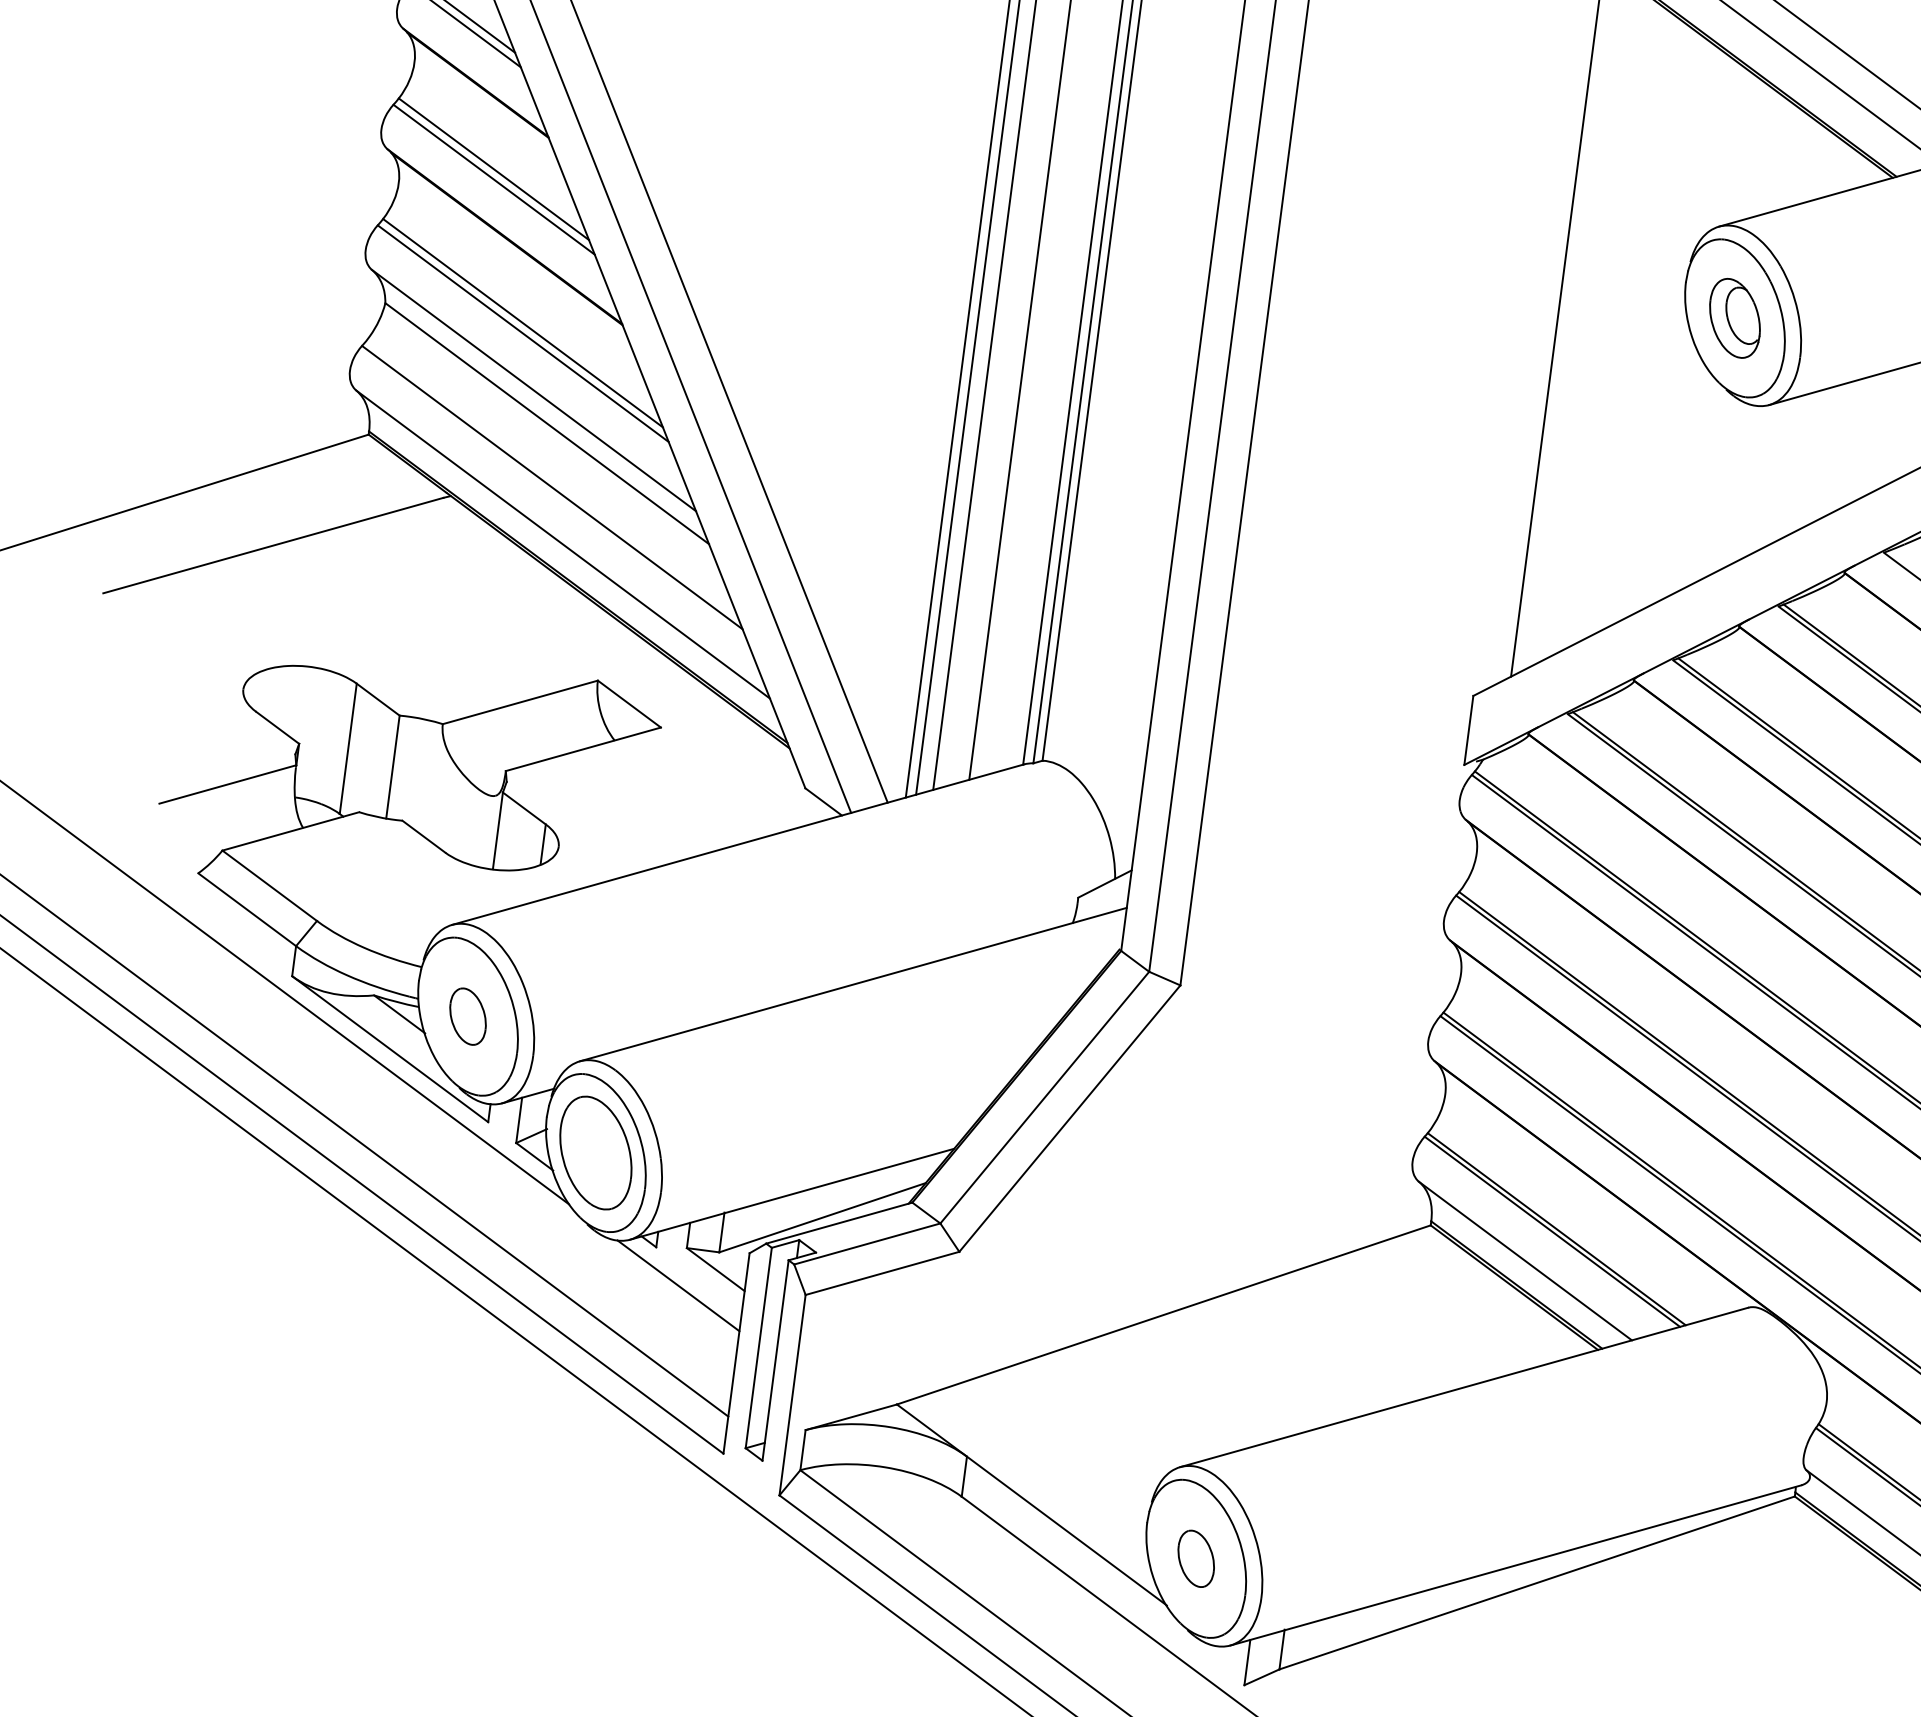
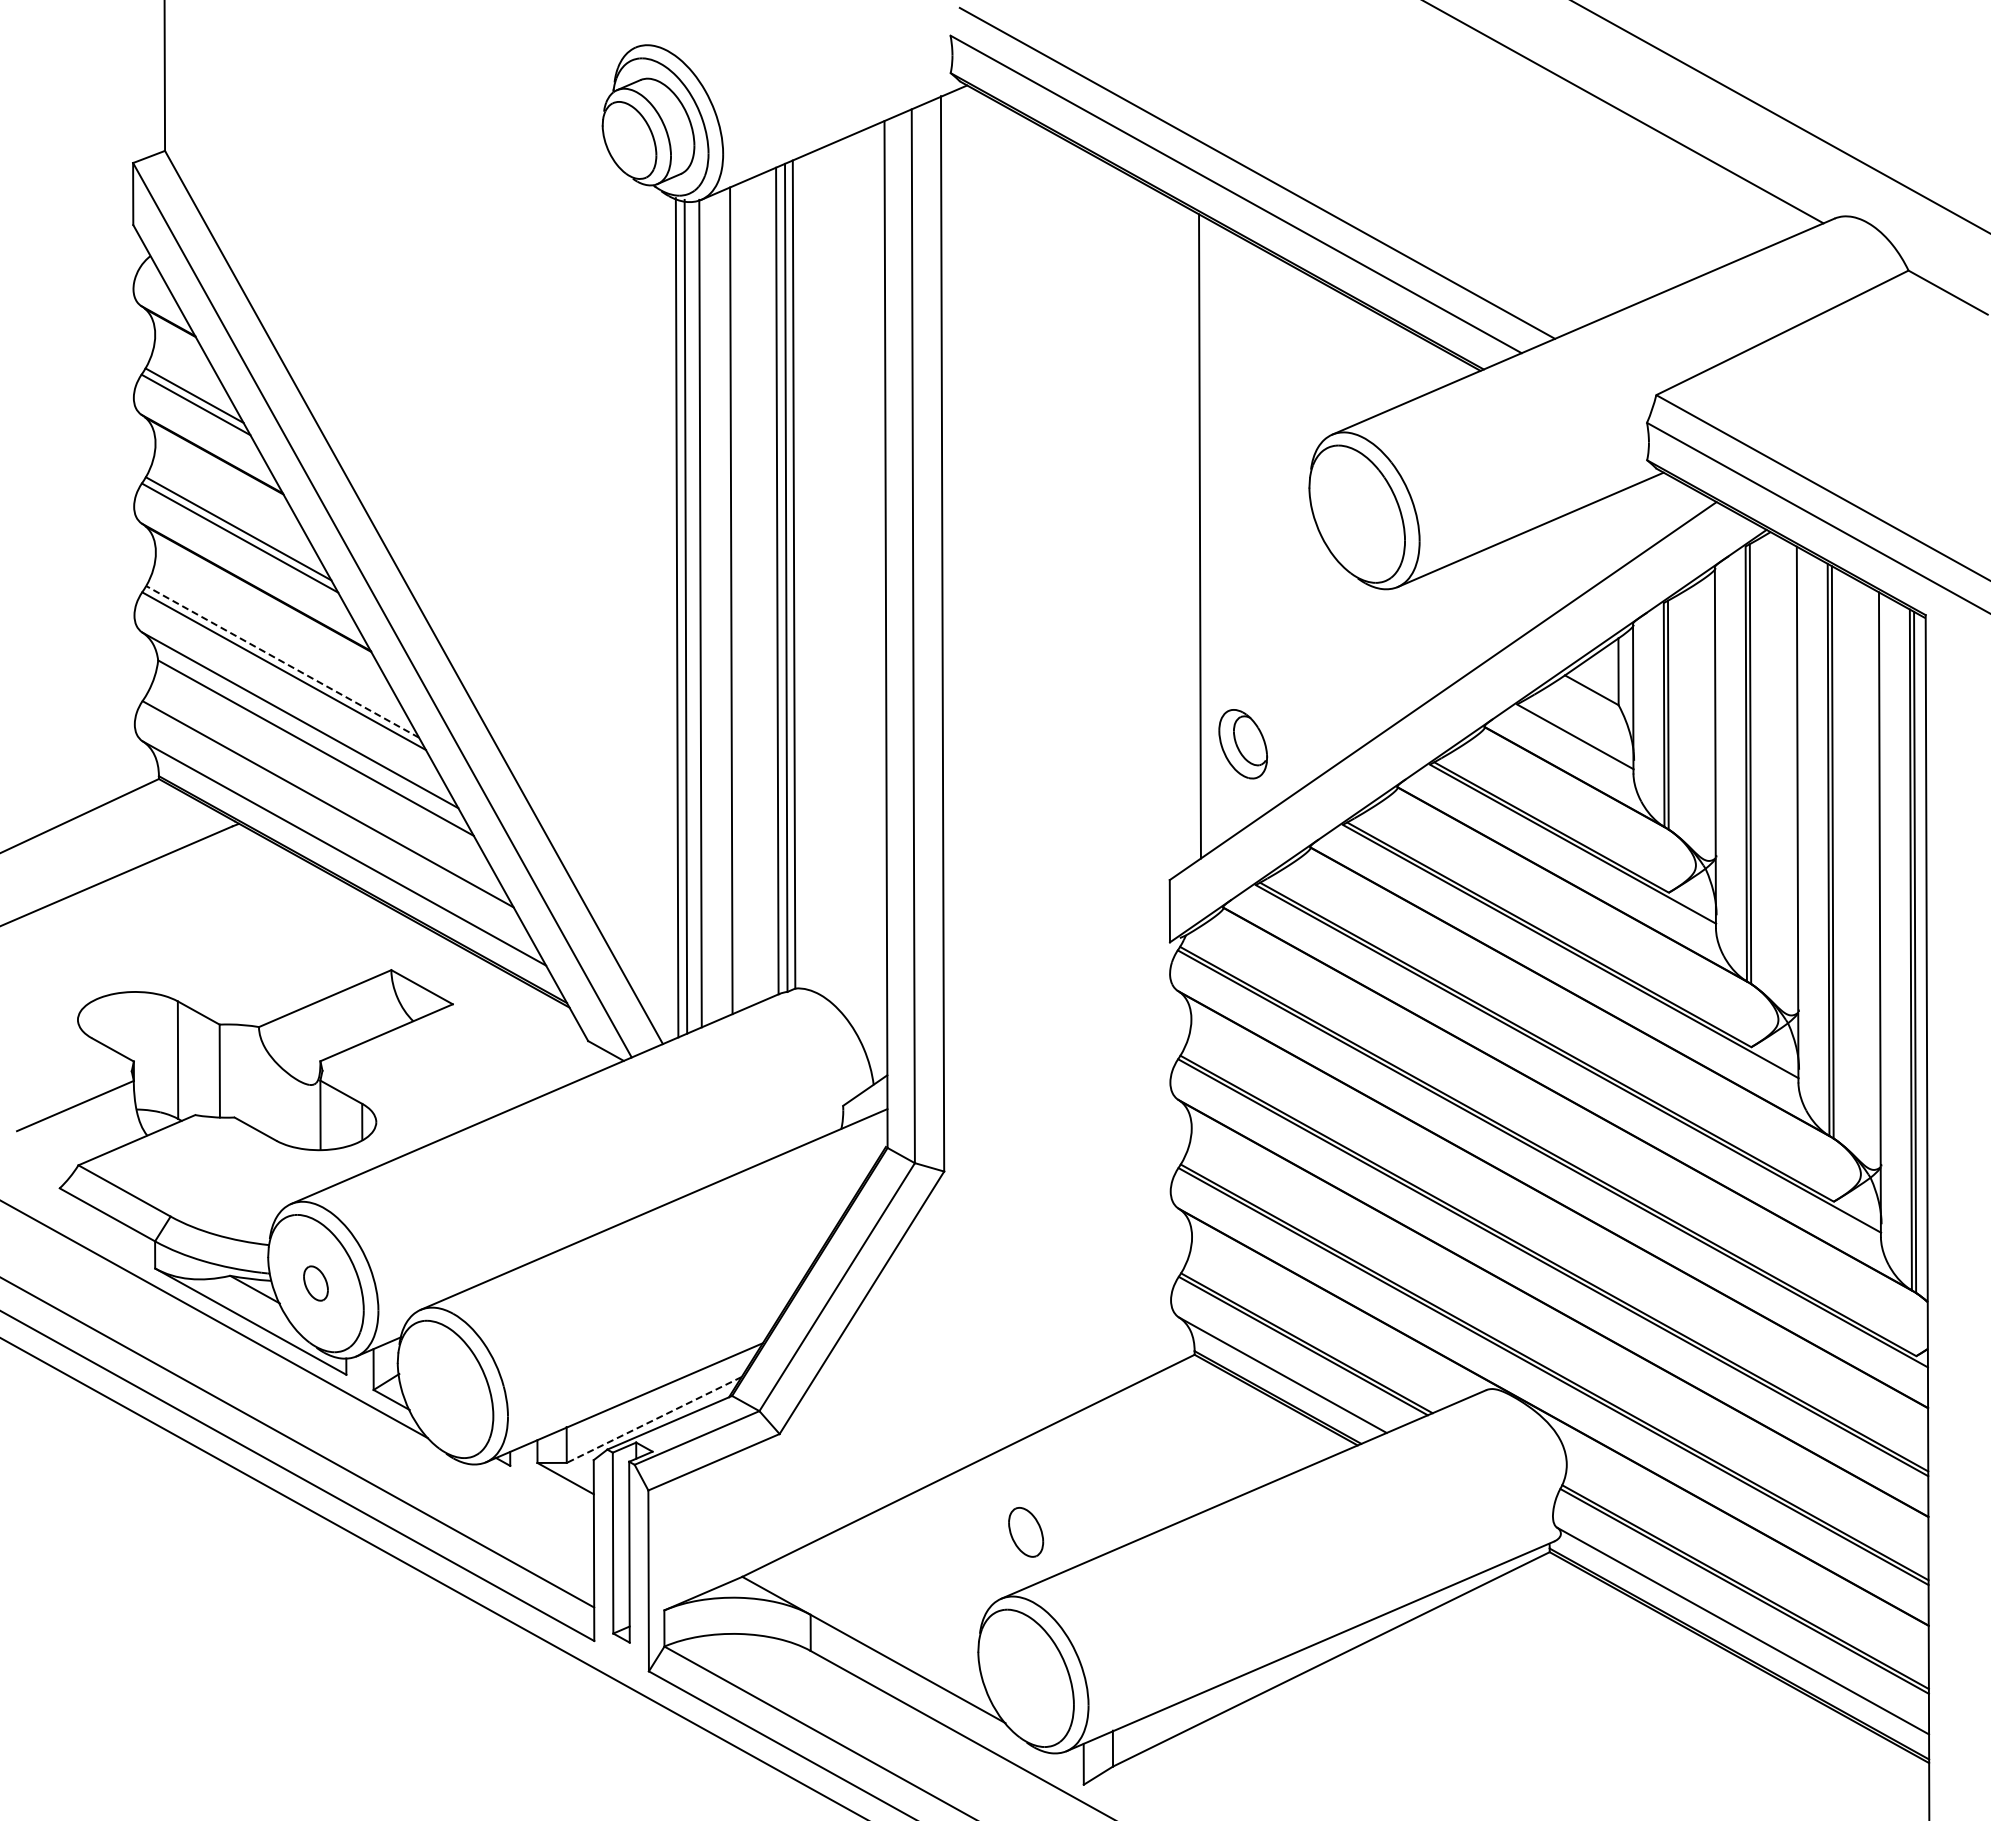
part: (1735, 318) -> (1243, 744), moved
line: (522, 322) -> (282, 661), solid -> dashed
part: (467, 1016) -> (315, 1283), size x0.7
part: (595, 1153) -> (445, 1389), removed
line: (821, 1218) -> (653, 1420), solid -> dashed
line: (678, 1285) -> (534, 1497), removed
part: (1196, 1559) -> (1026, 1532), moved

